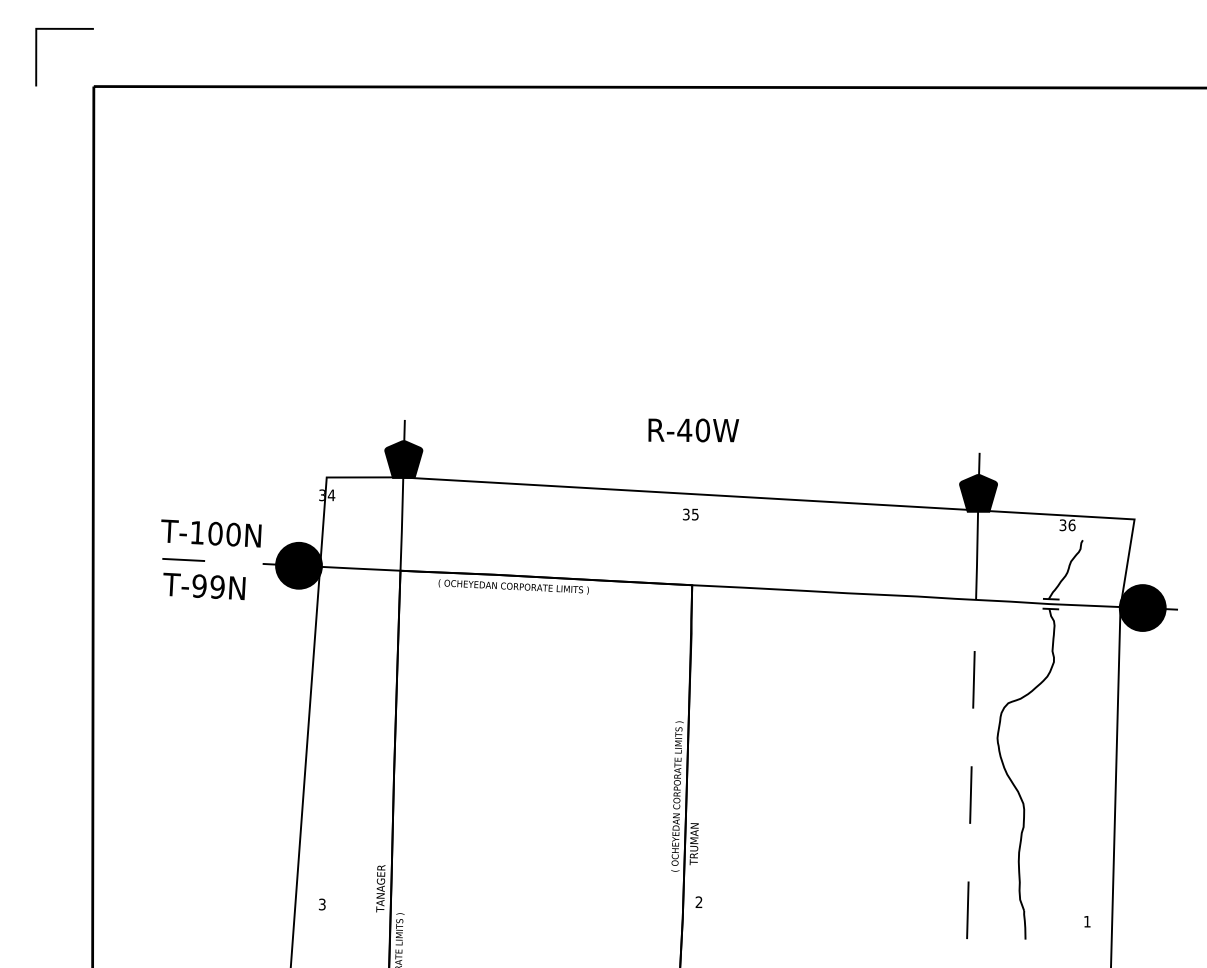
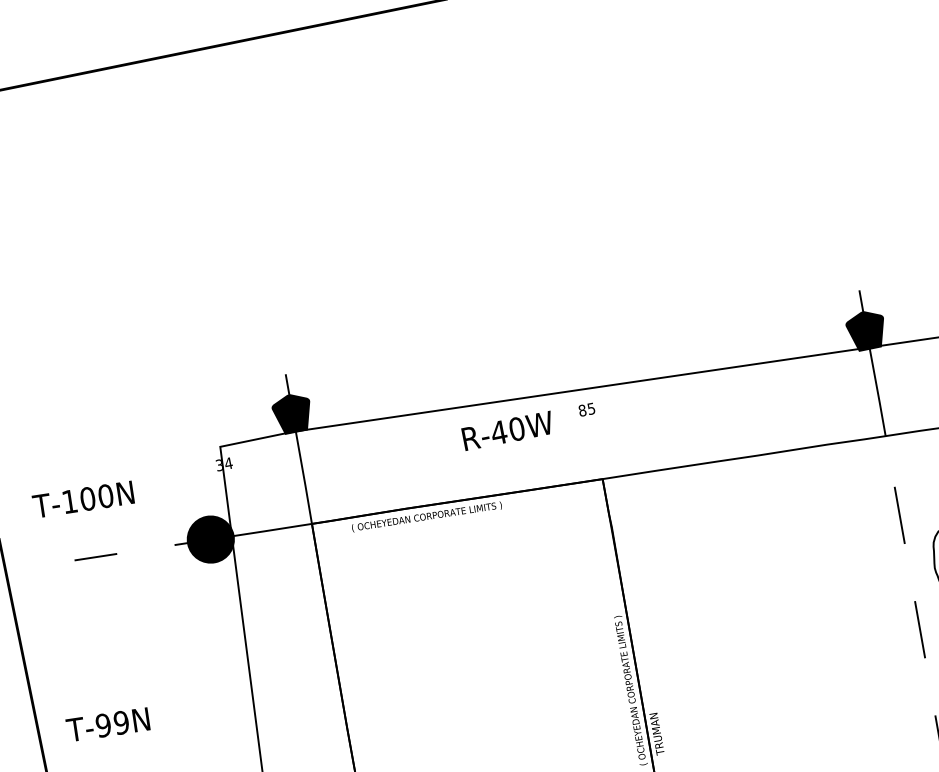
text: (693, 430) -> (507, 431), moved
text: (685, 514) -> (581, 410), 35 -> 85
text: (211, 533) -> (83, 499), moved
text: (204, 585) -> (108, 723), moved

